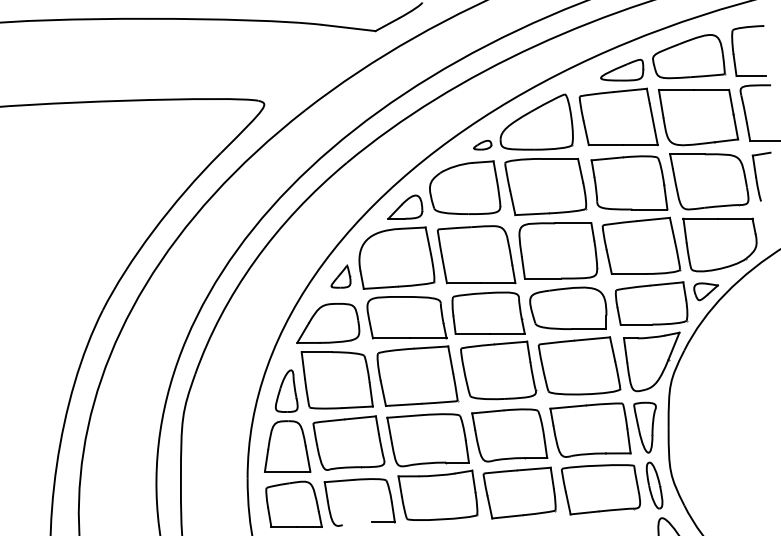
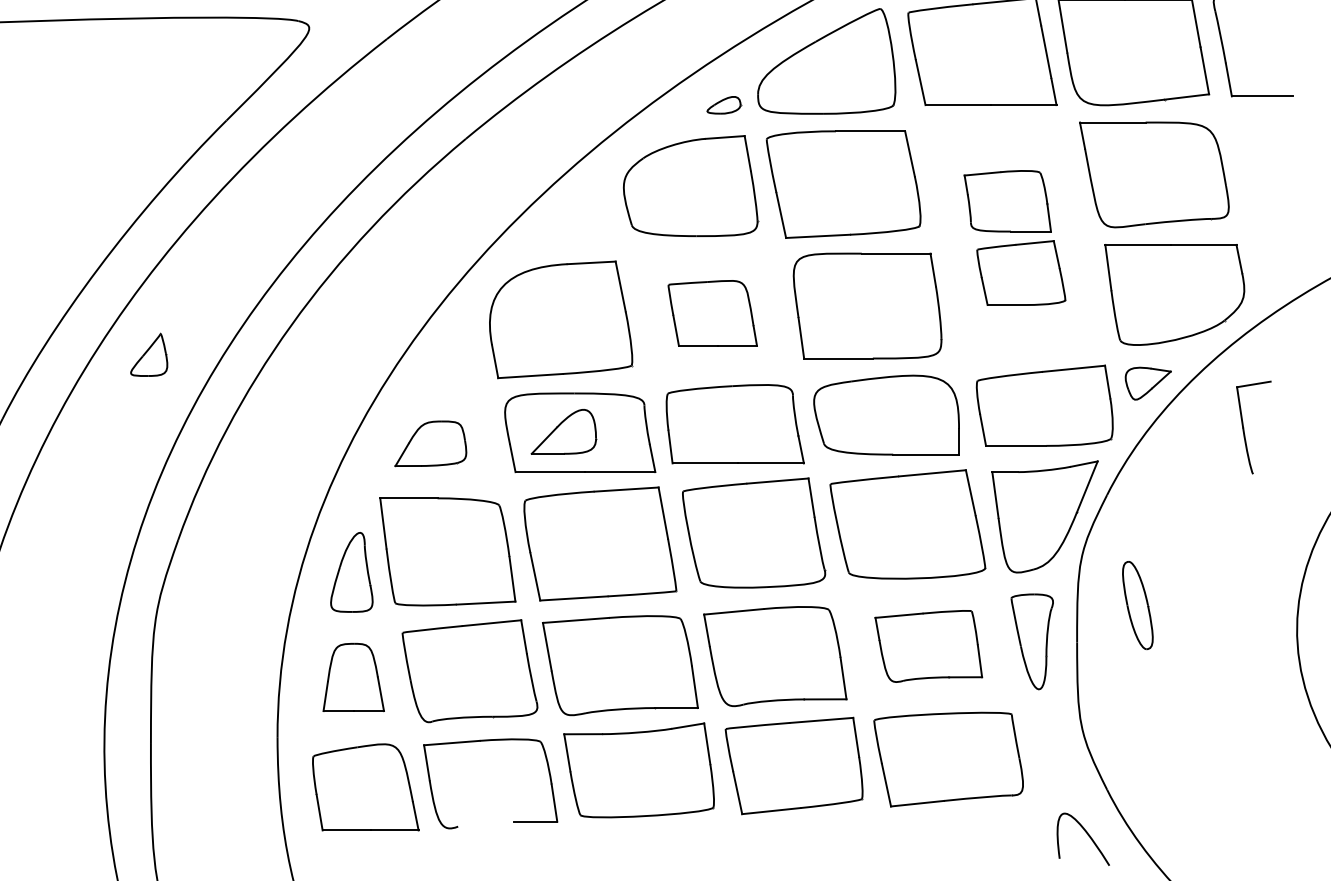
part: (761, 176) -> (1253, 426), moved
part: (405, 206) -> (564, 430), moved
part: (635, 214) -> (1014, 236), size x0.6
part: (476, 254) -> (712, 312), size x0.6
part: (340, 276) -> (148, 354), moved
part: (328, 323) -> (431, 443), size x0.6
part: (590, 429) -> (928, 645), size x0.7
part: (287, 446) -> (353, 677), size x0.7
part: (654, 485) -> (1137, 605), moved

